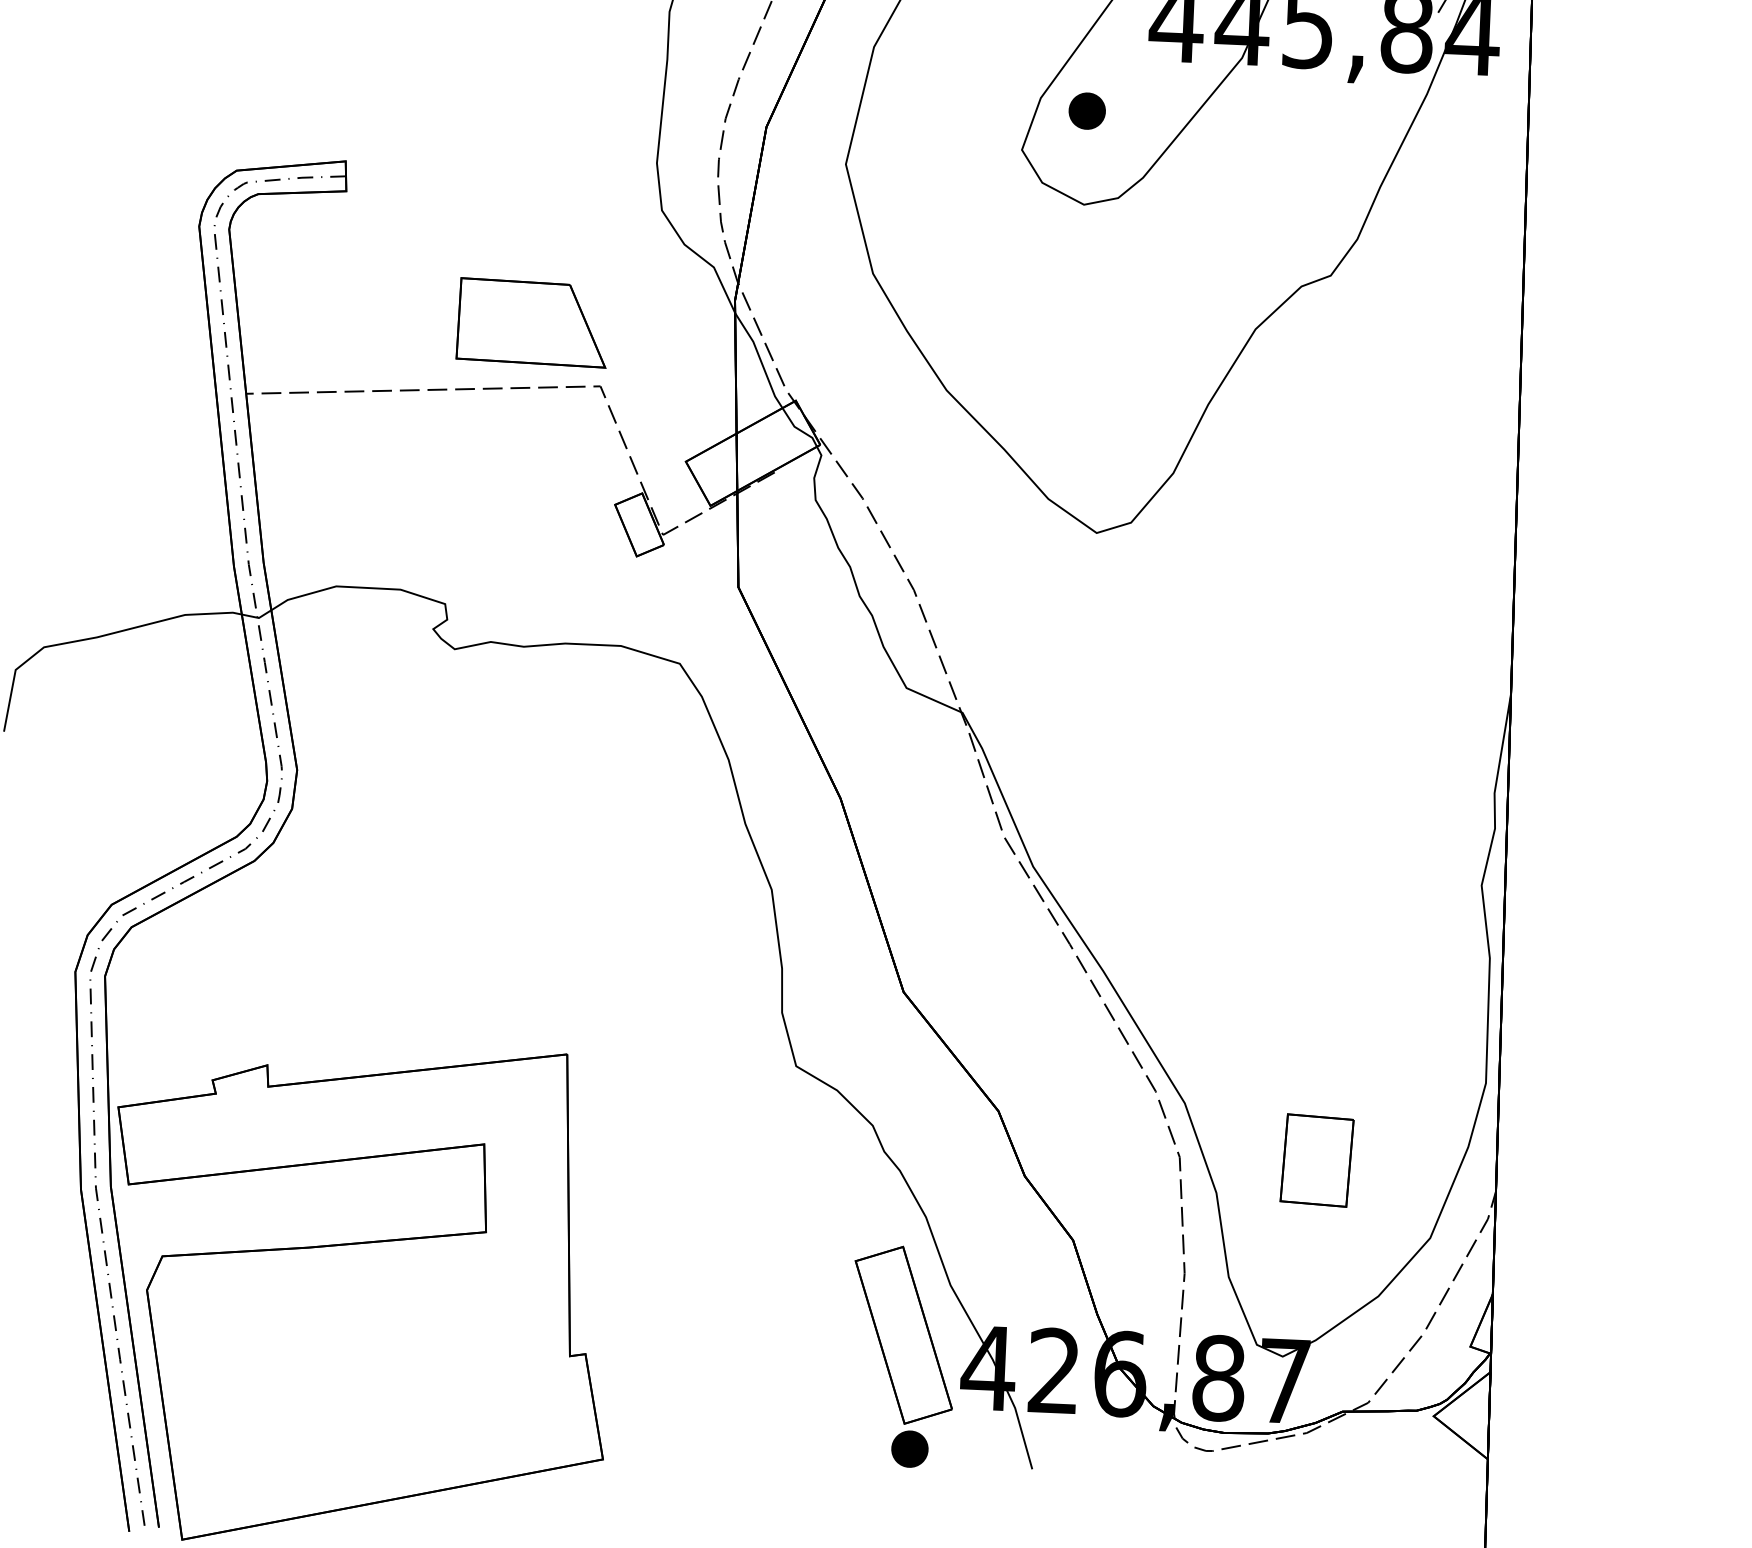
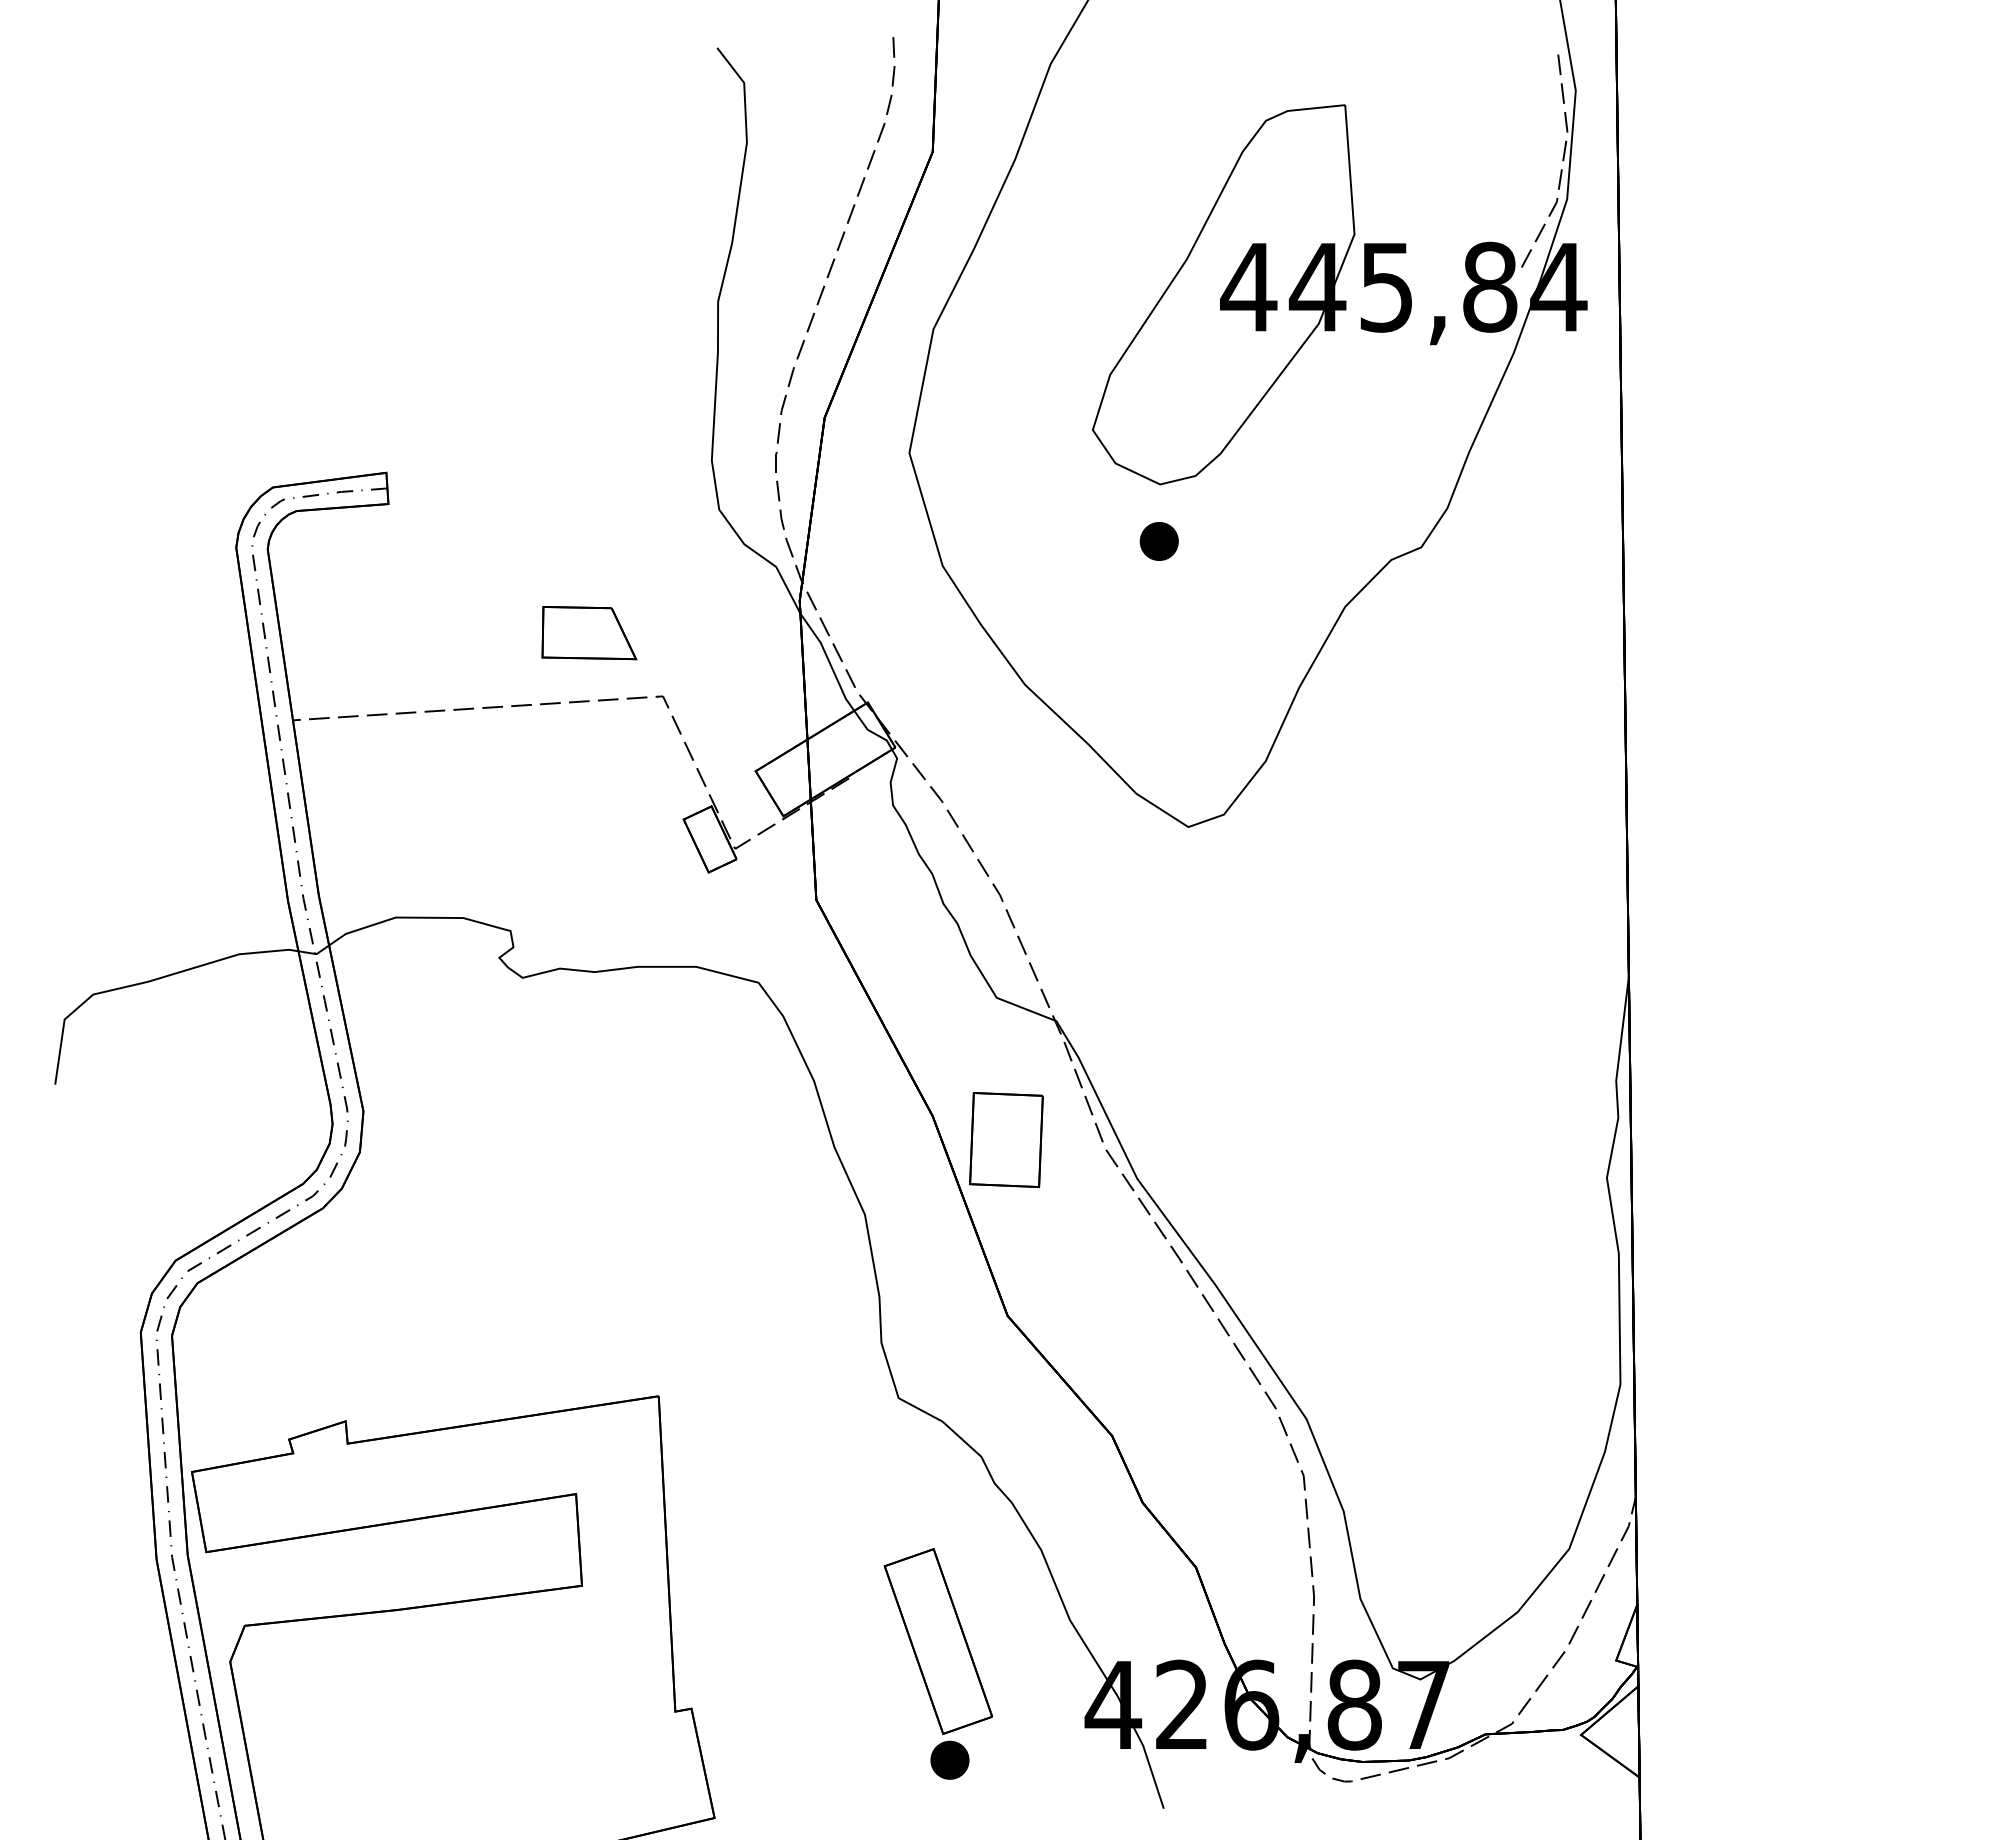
part: (1086, 111) -> (1158, 541), moved
part: (532, 322) -> (589, 632), size x0.6
part: (1317, 1160) -> (1006, 1139), moved
part: (902, 1356) -> (937, 1663), moved

